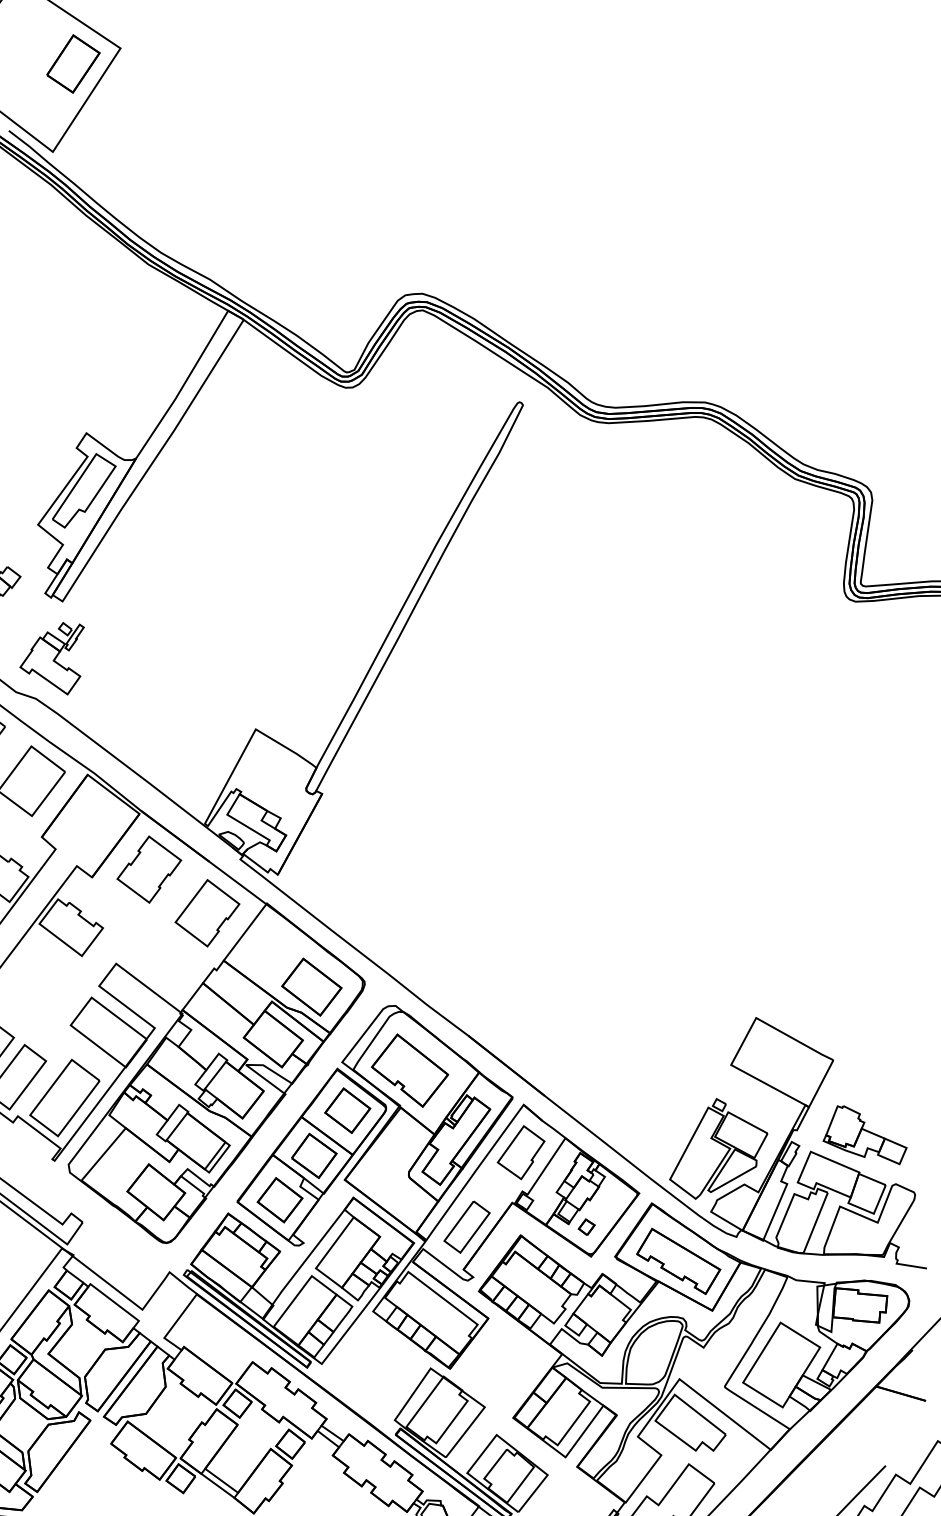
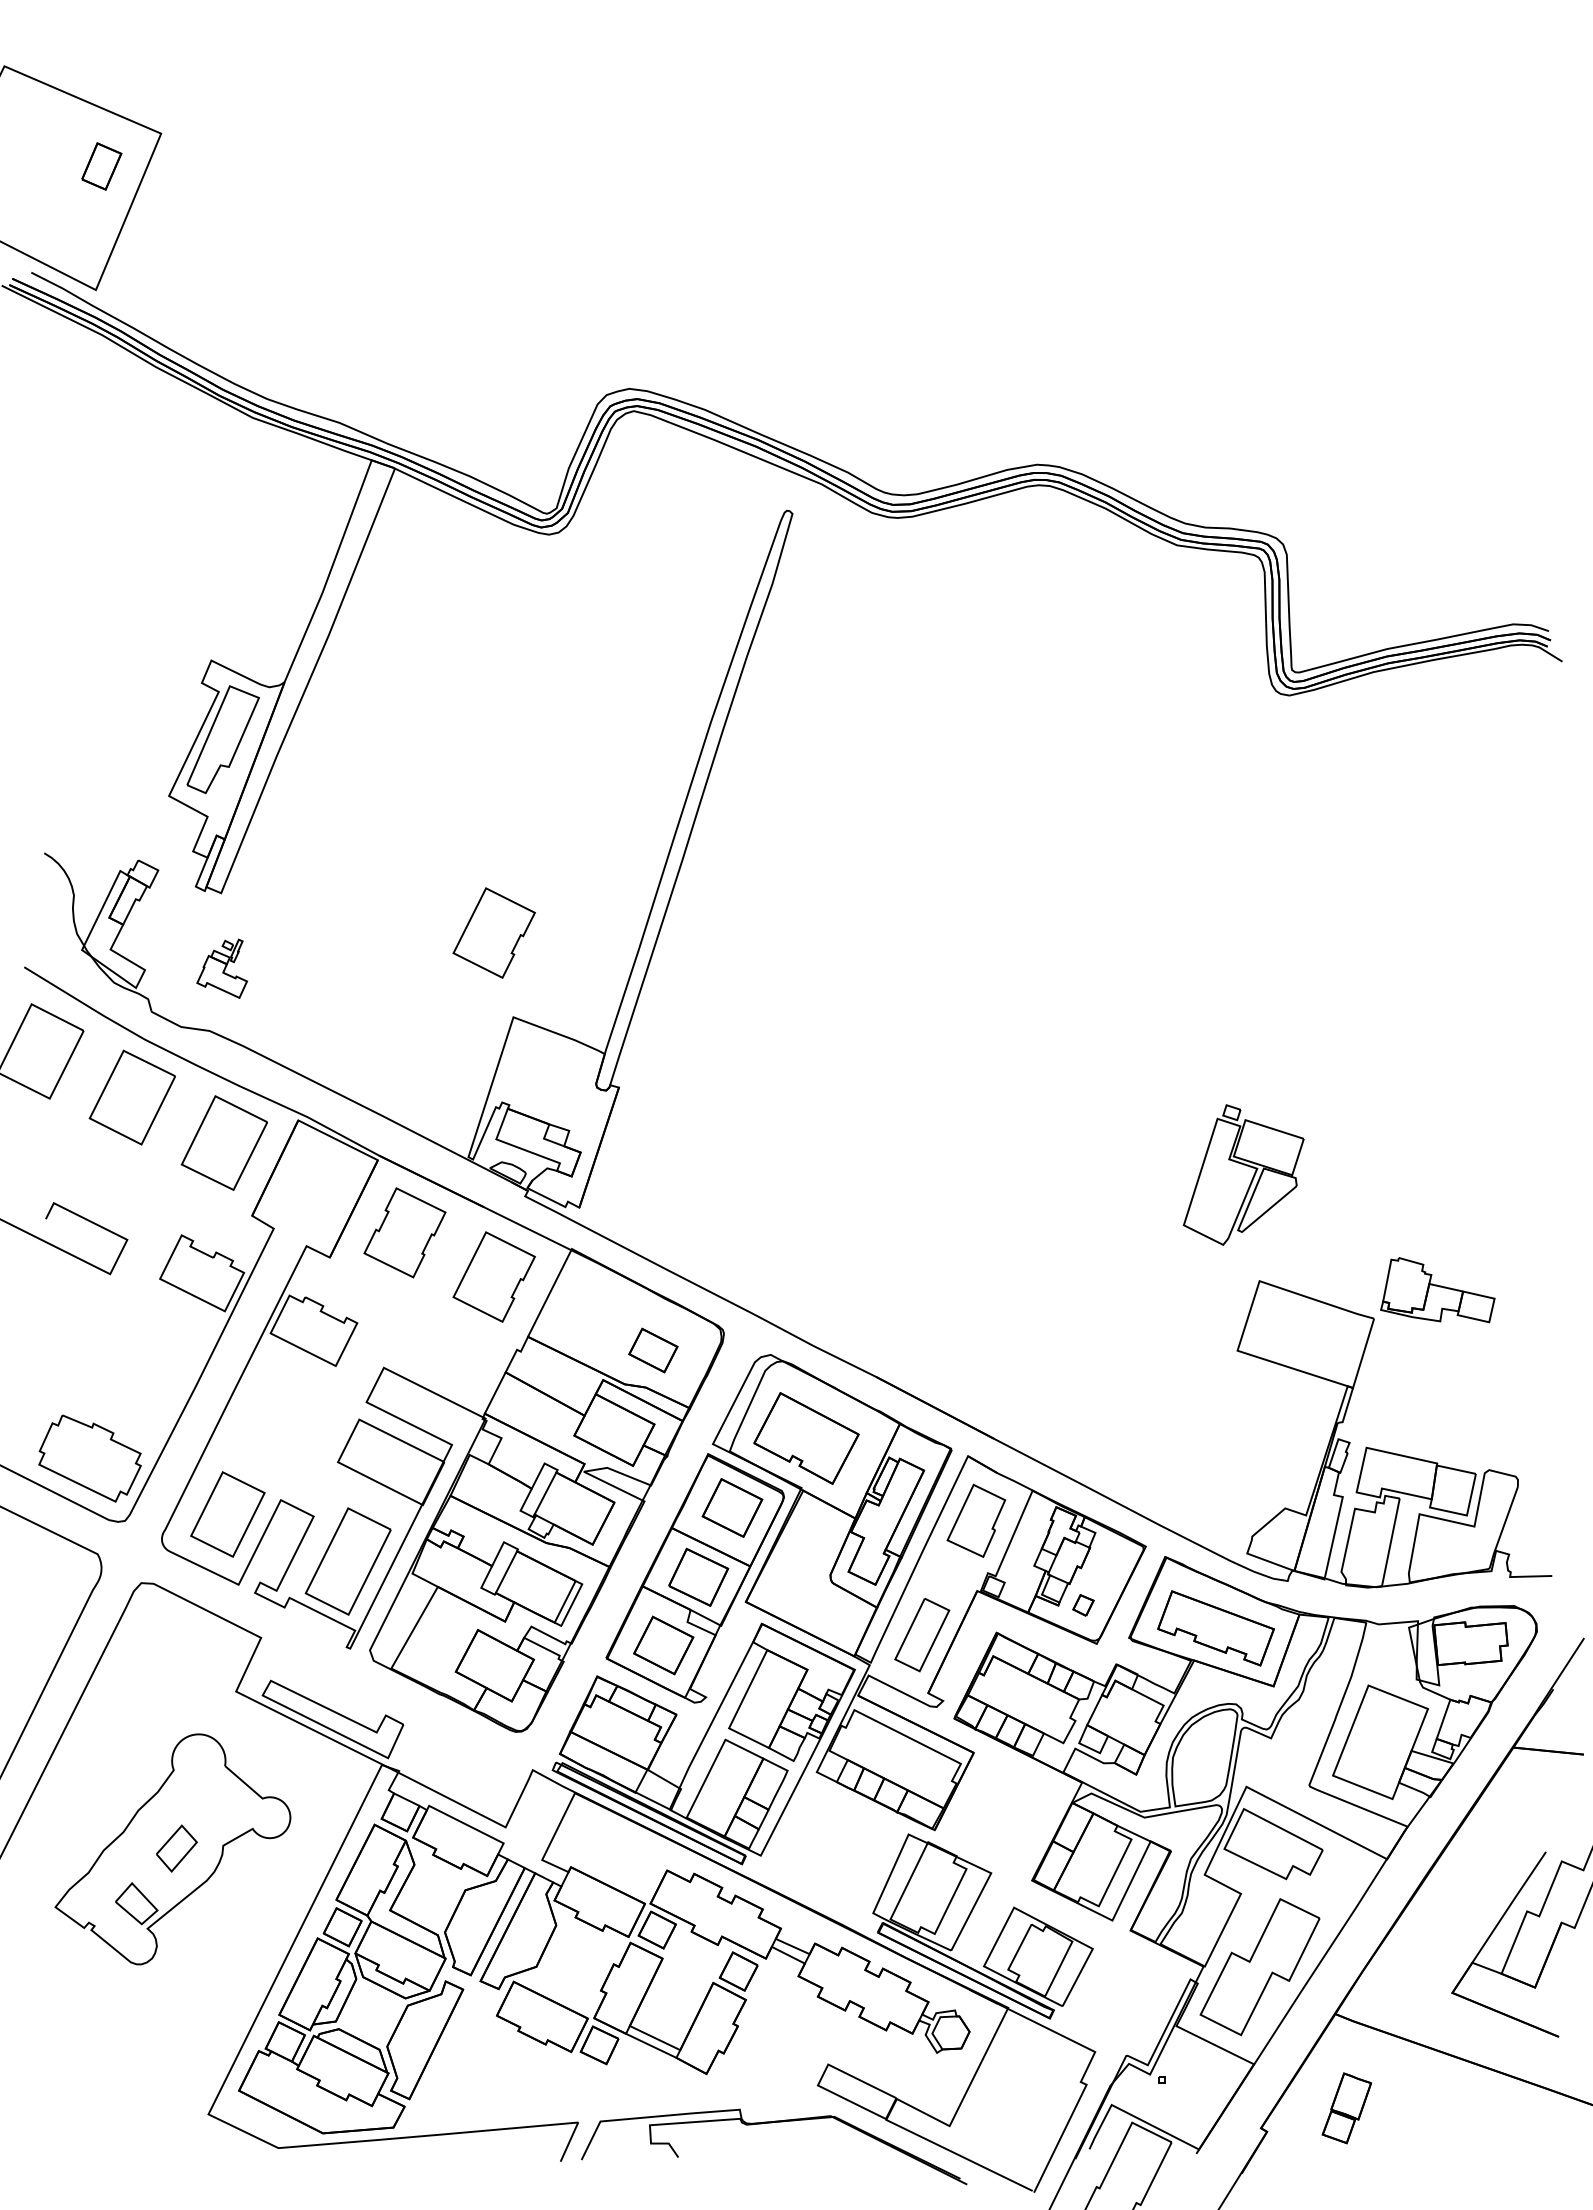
part: (73, 64) -> (101, 166), size x0.6
part: (52, 655) -> (221, 968), size x0.6
part: (252, 665) -> (493, 932), added
part: (312, 987) -> (653, 1350), size x0.6
part: (866, 1134) -> (1437, 1290), moved
part: (719, 1151) -> (1243, 1174), moved

